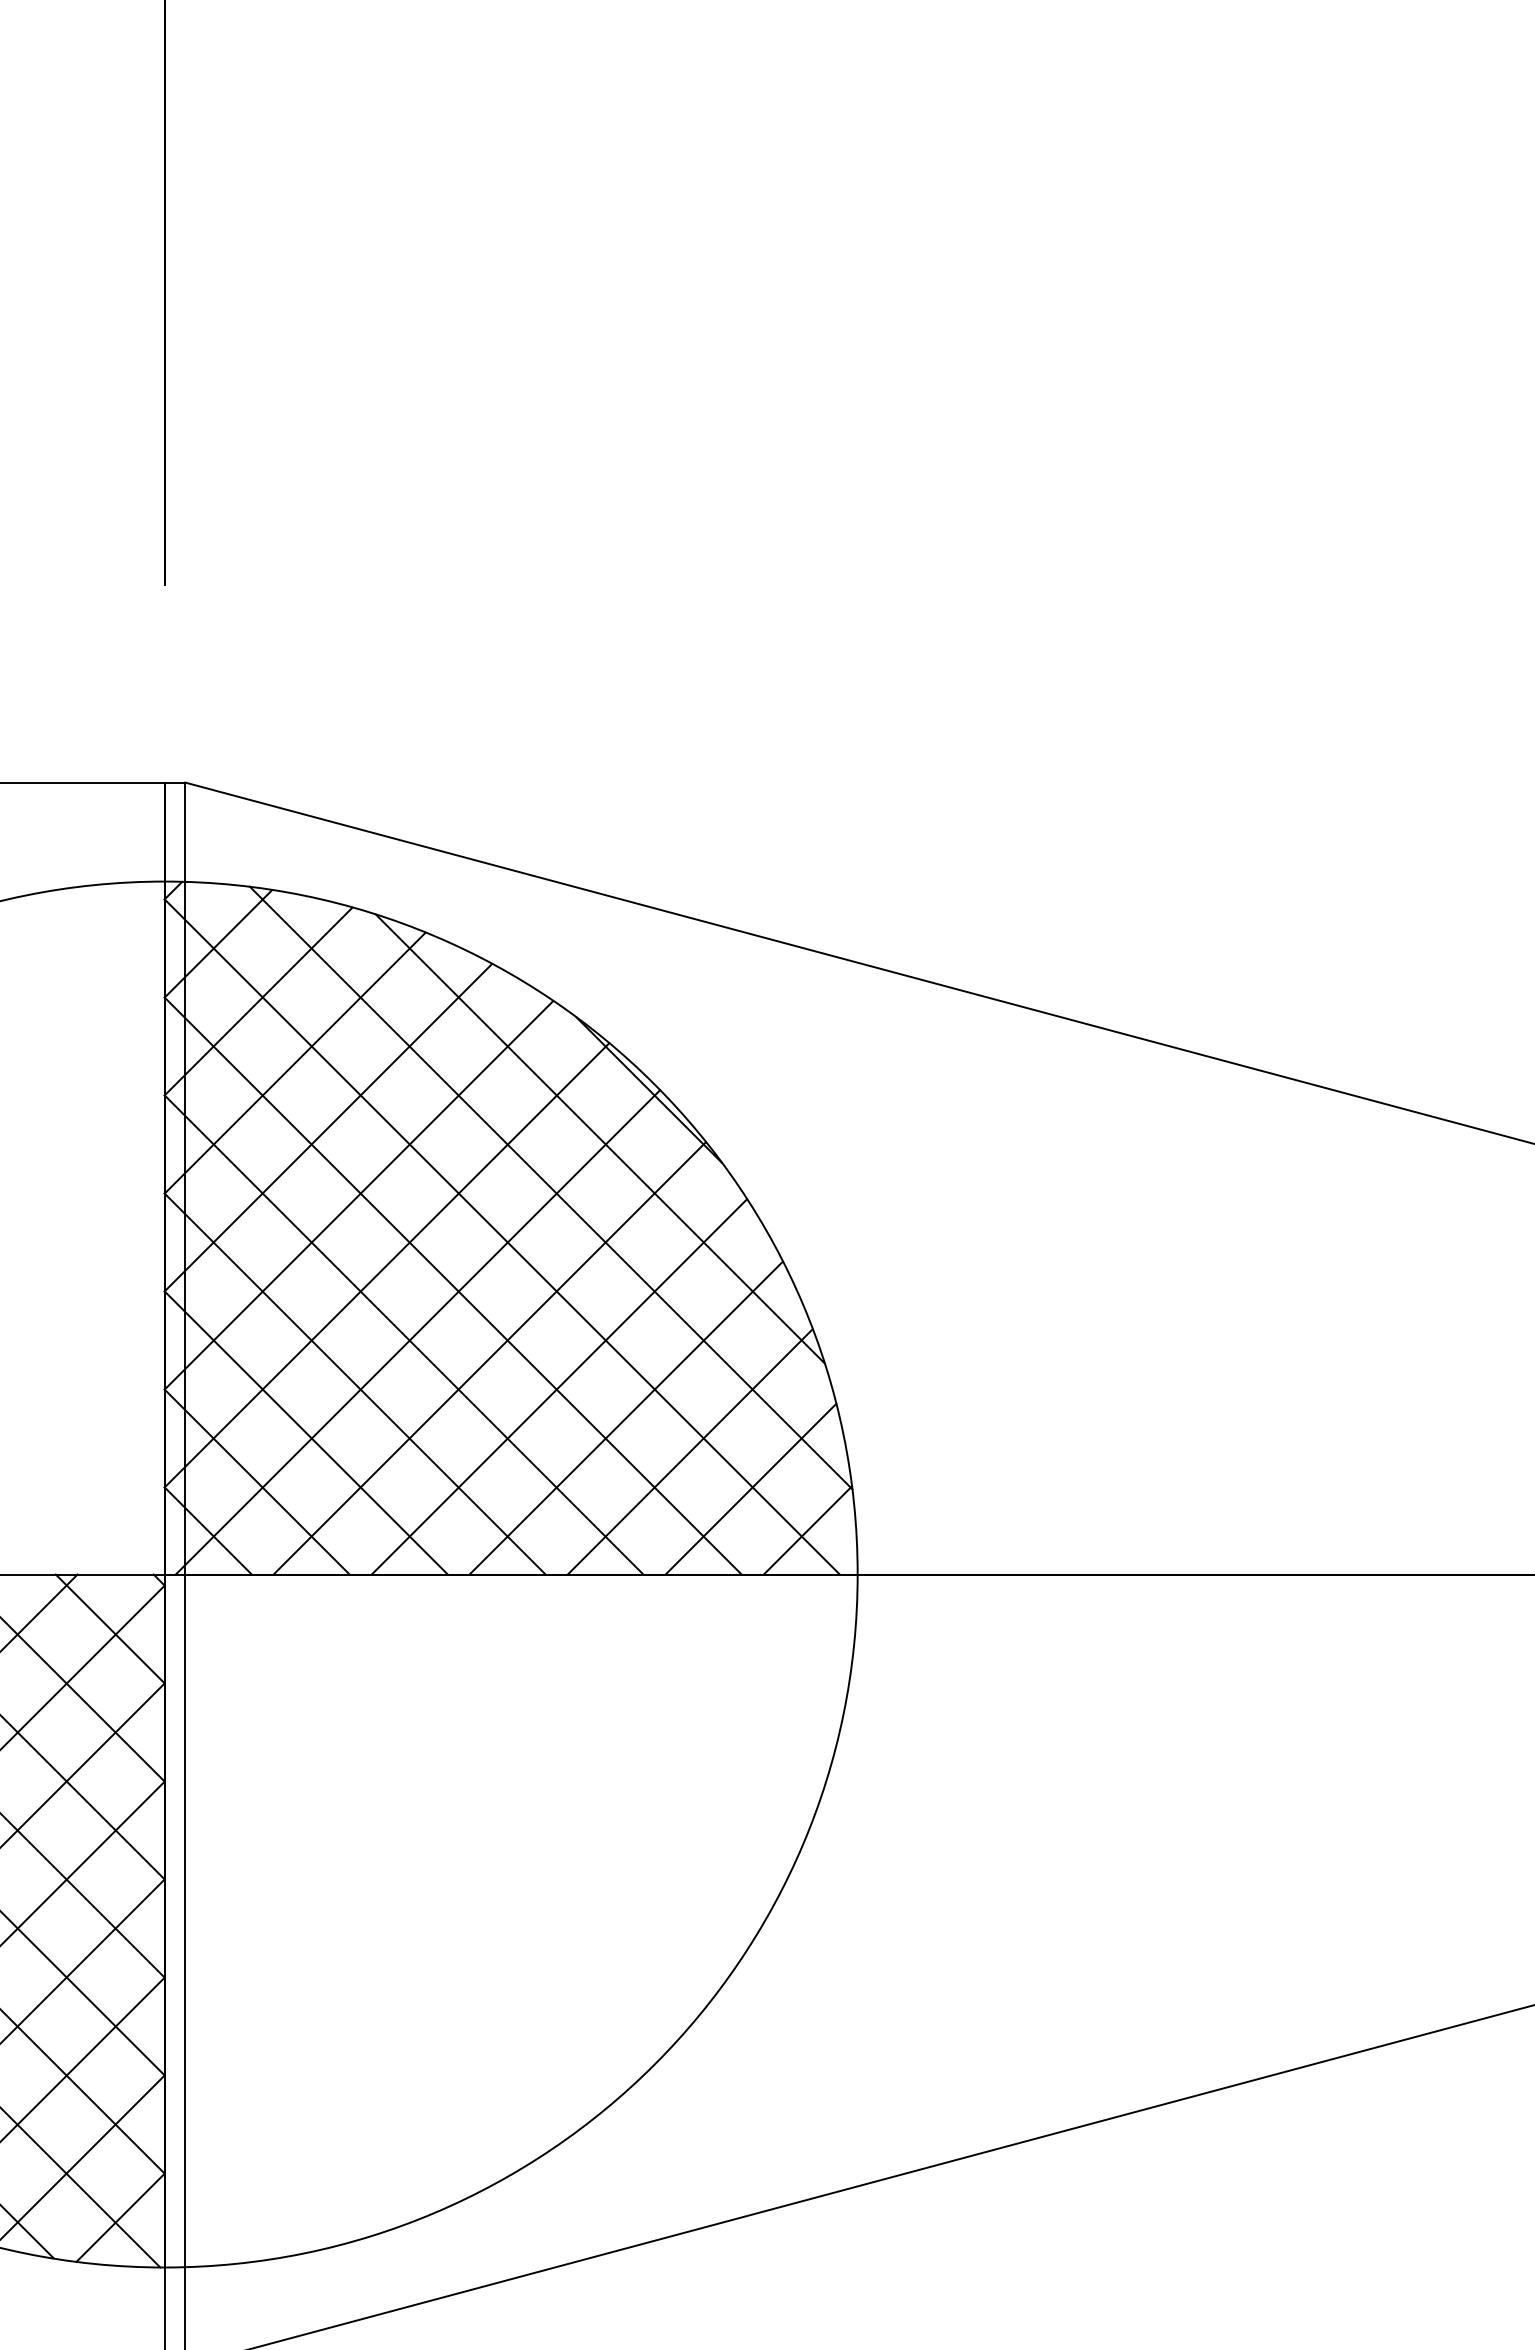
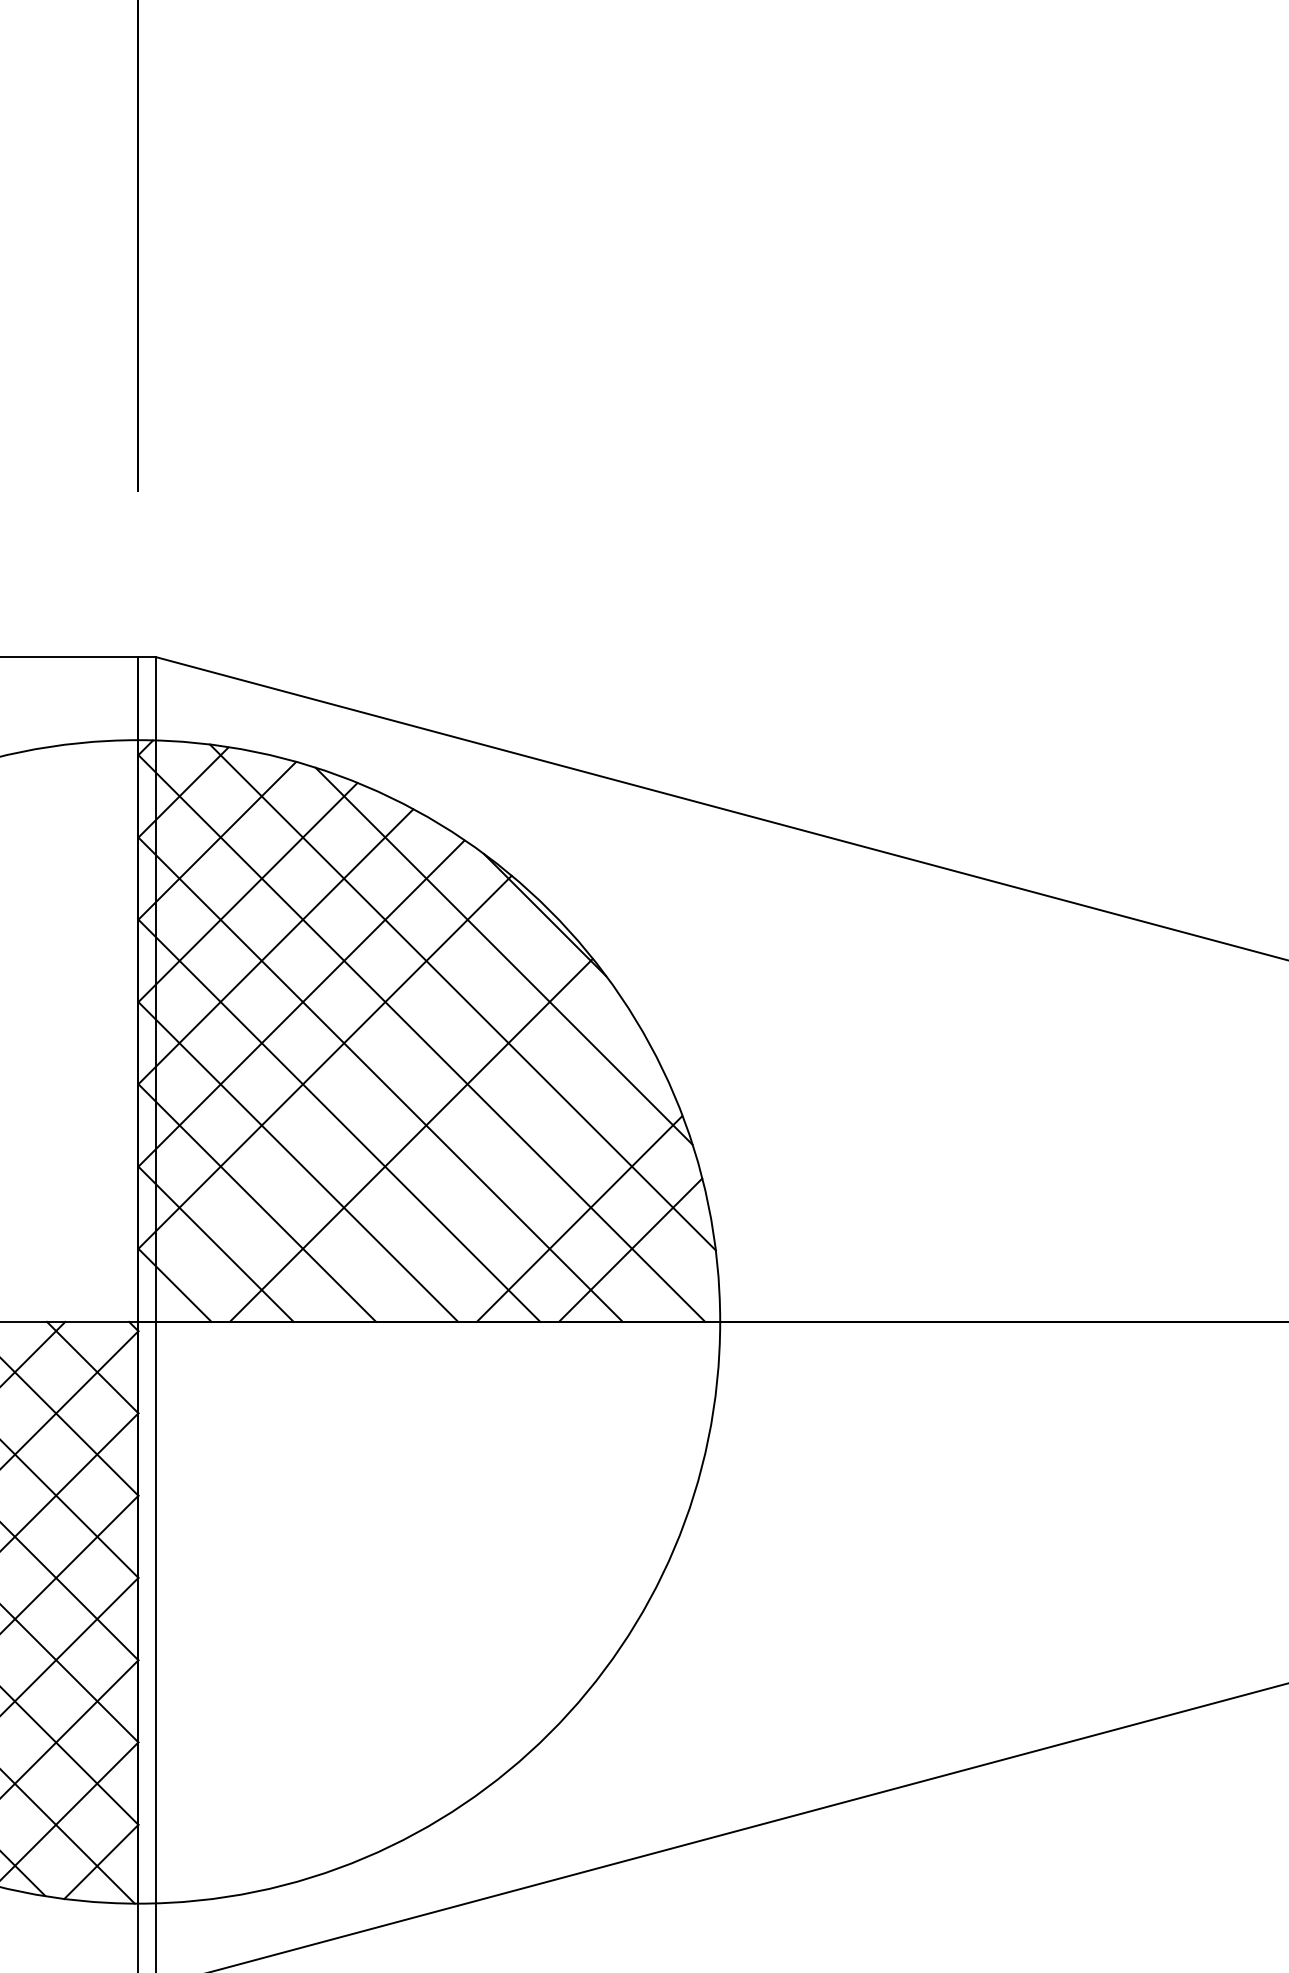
line: (417, 1332) -> (350, 1118), removed
line: (559, 1386) -> (469, 1164), removed
line: (625, 1417) -> (525, 1190), removed
line: (807, 1530) -> (678, 1284), removed

